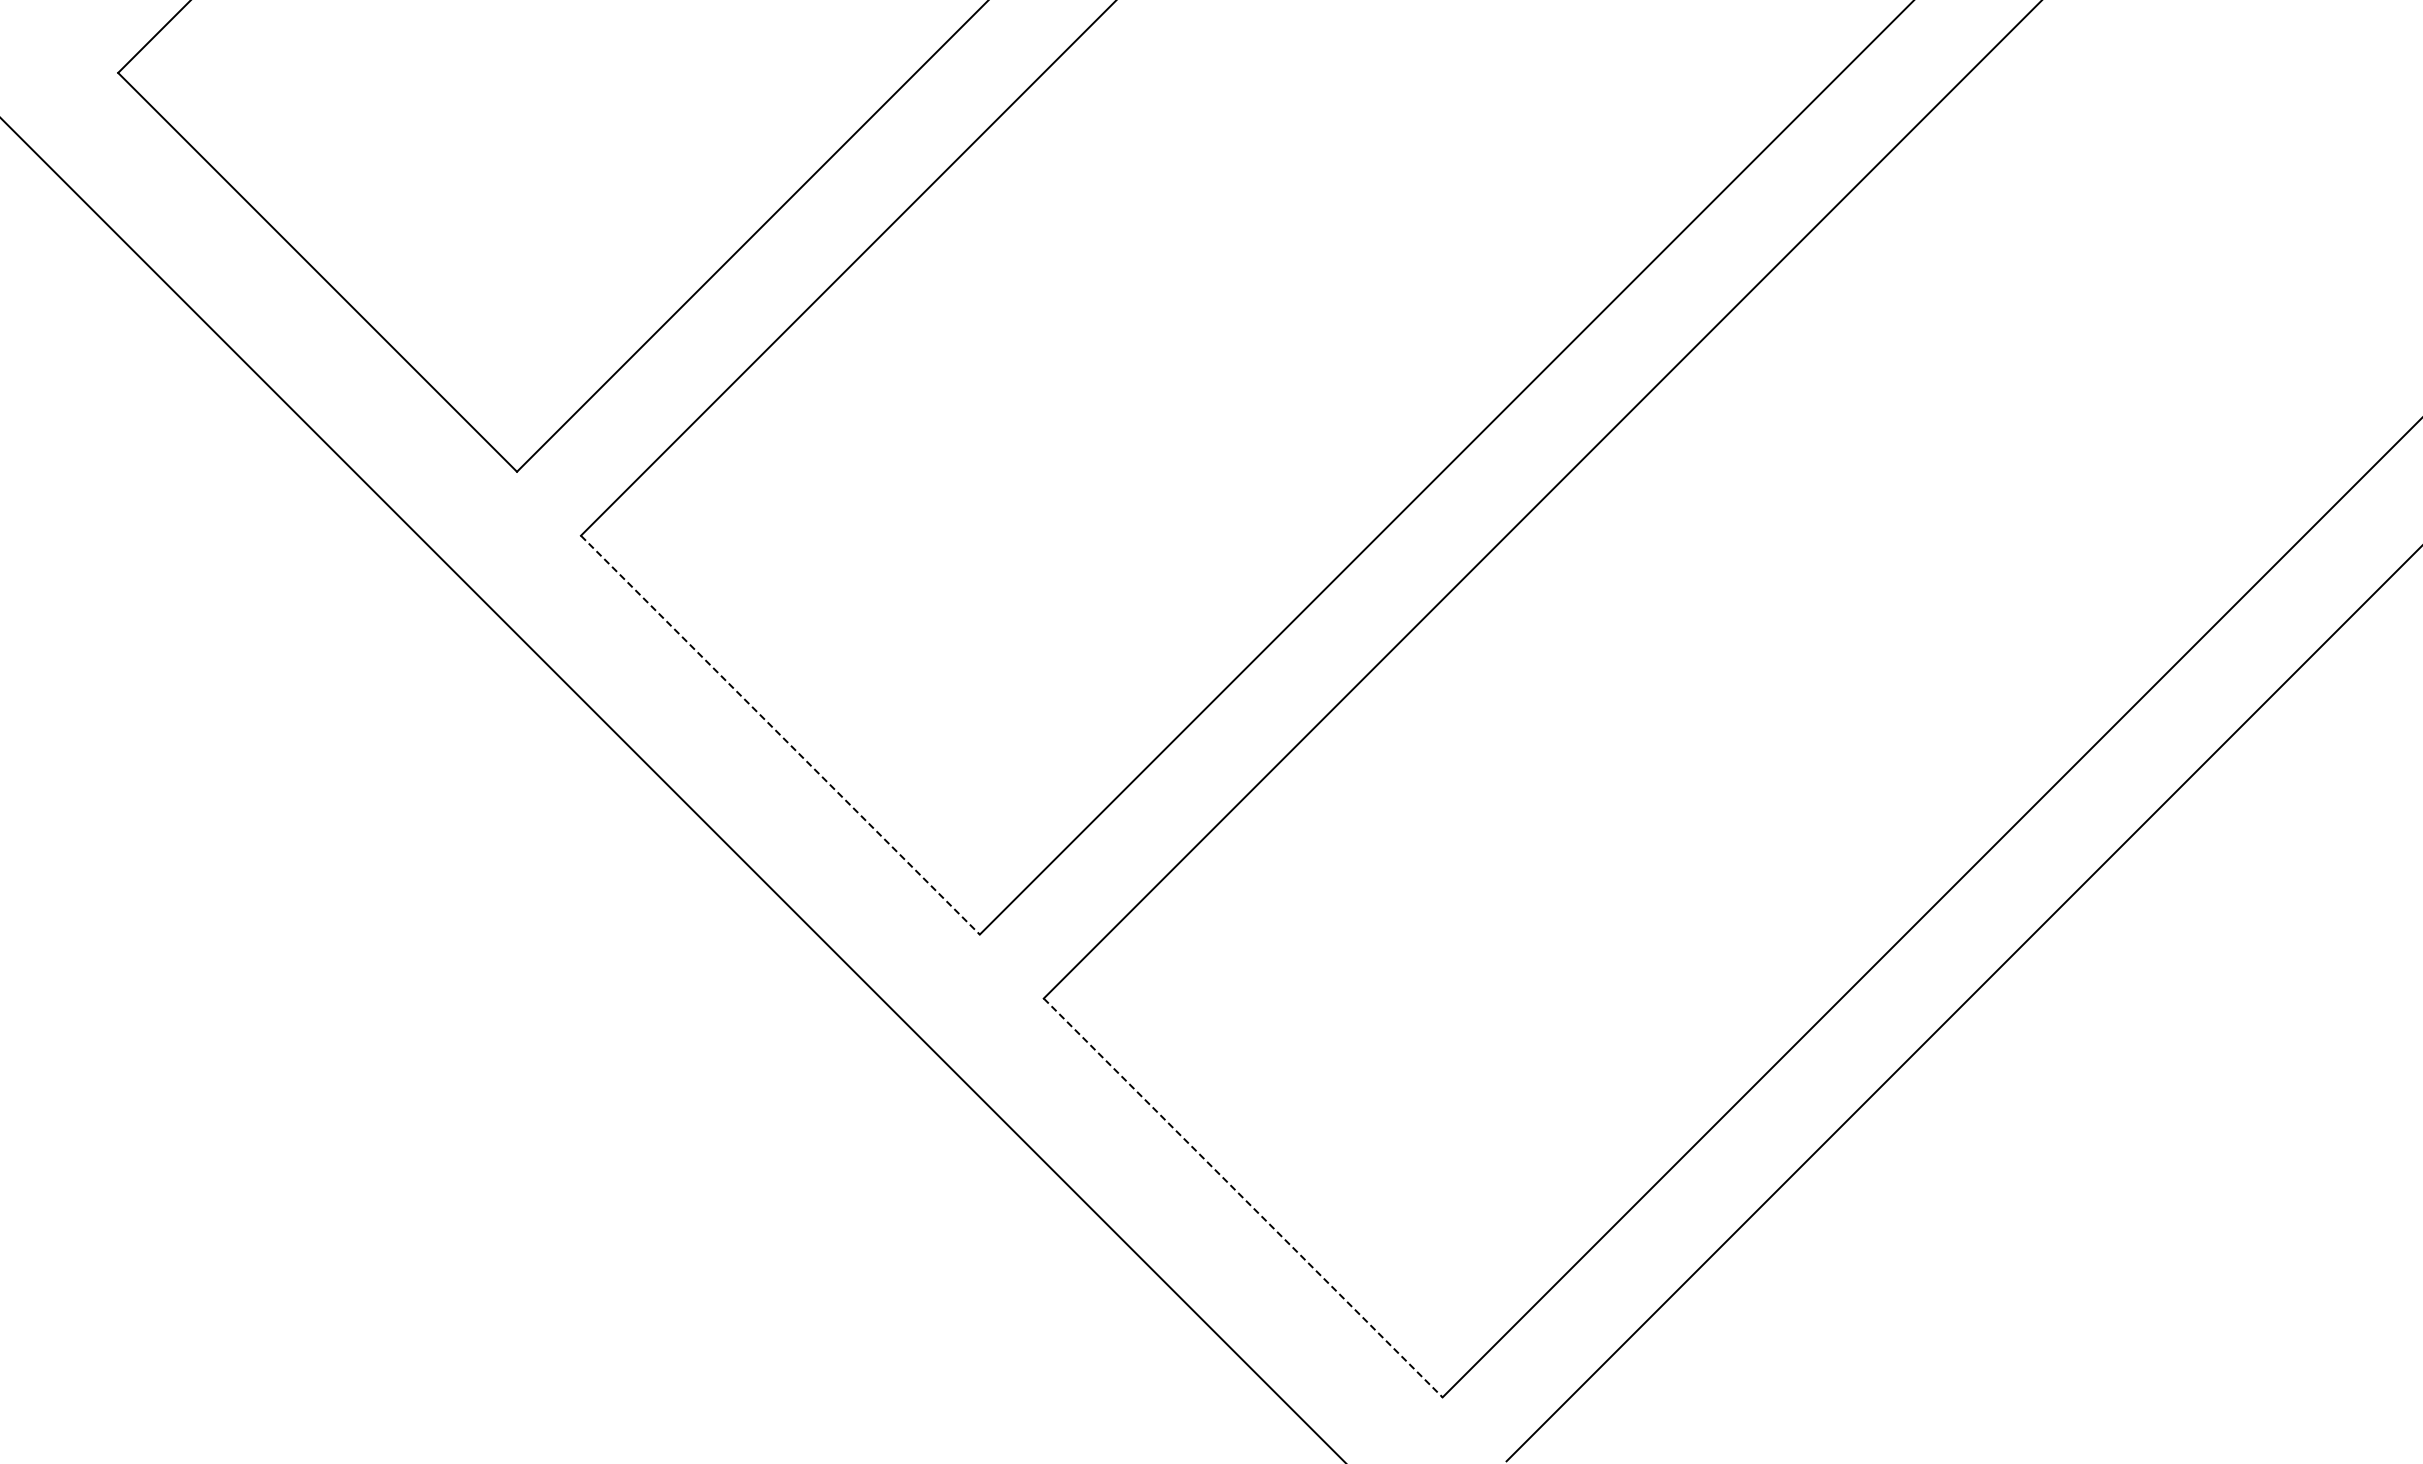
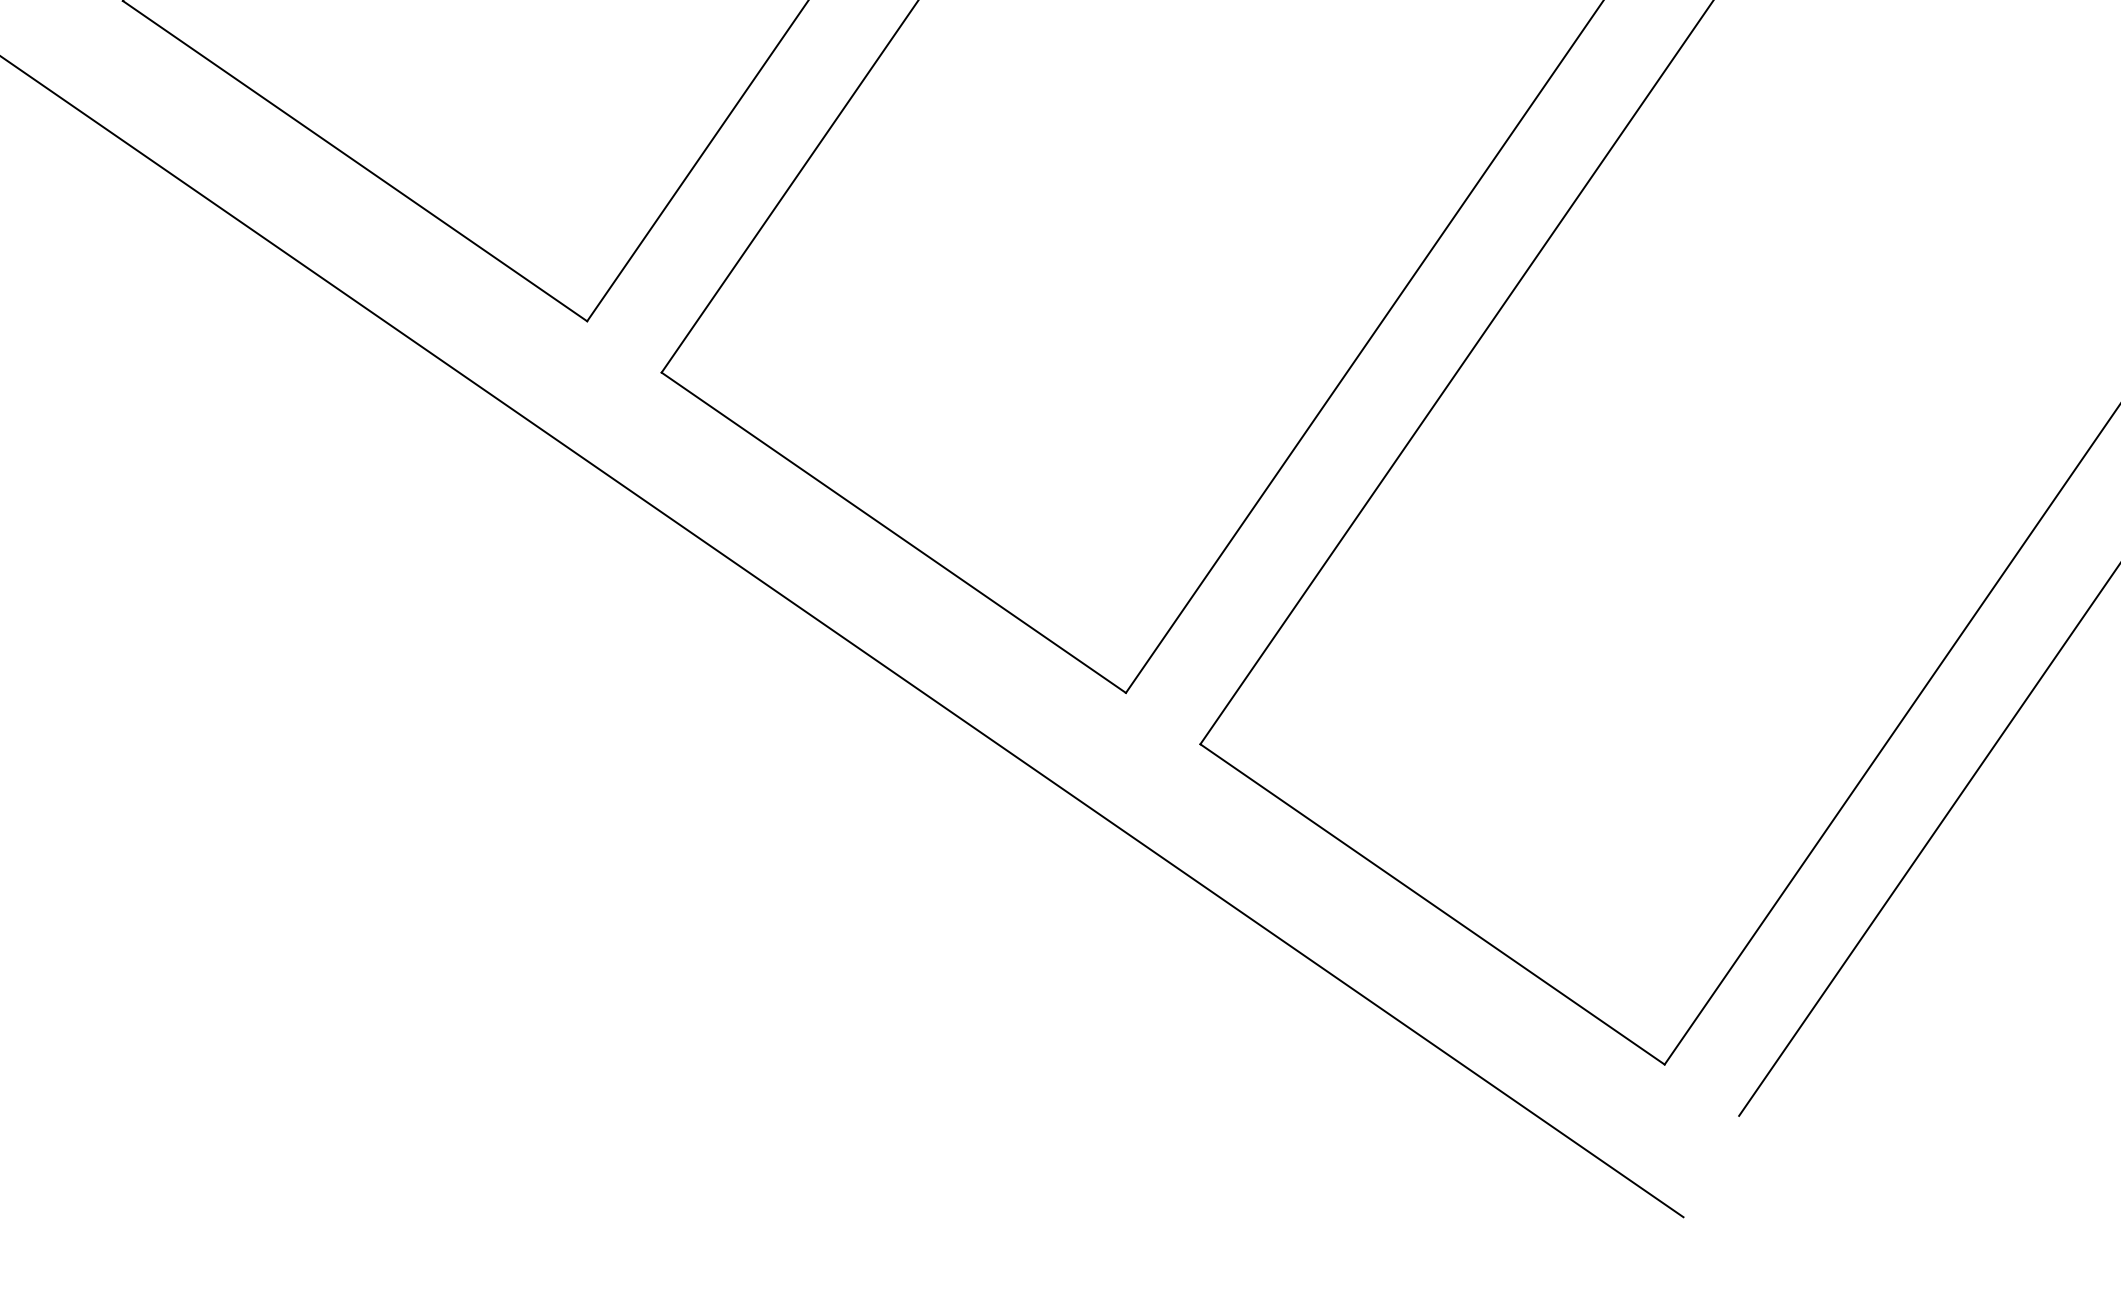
line: (780, 735) -> (893, 533), dashed -> solid
line: (1243, 1198) -> (1432, 904), dashed -> solid

